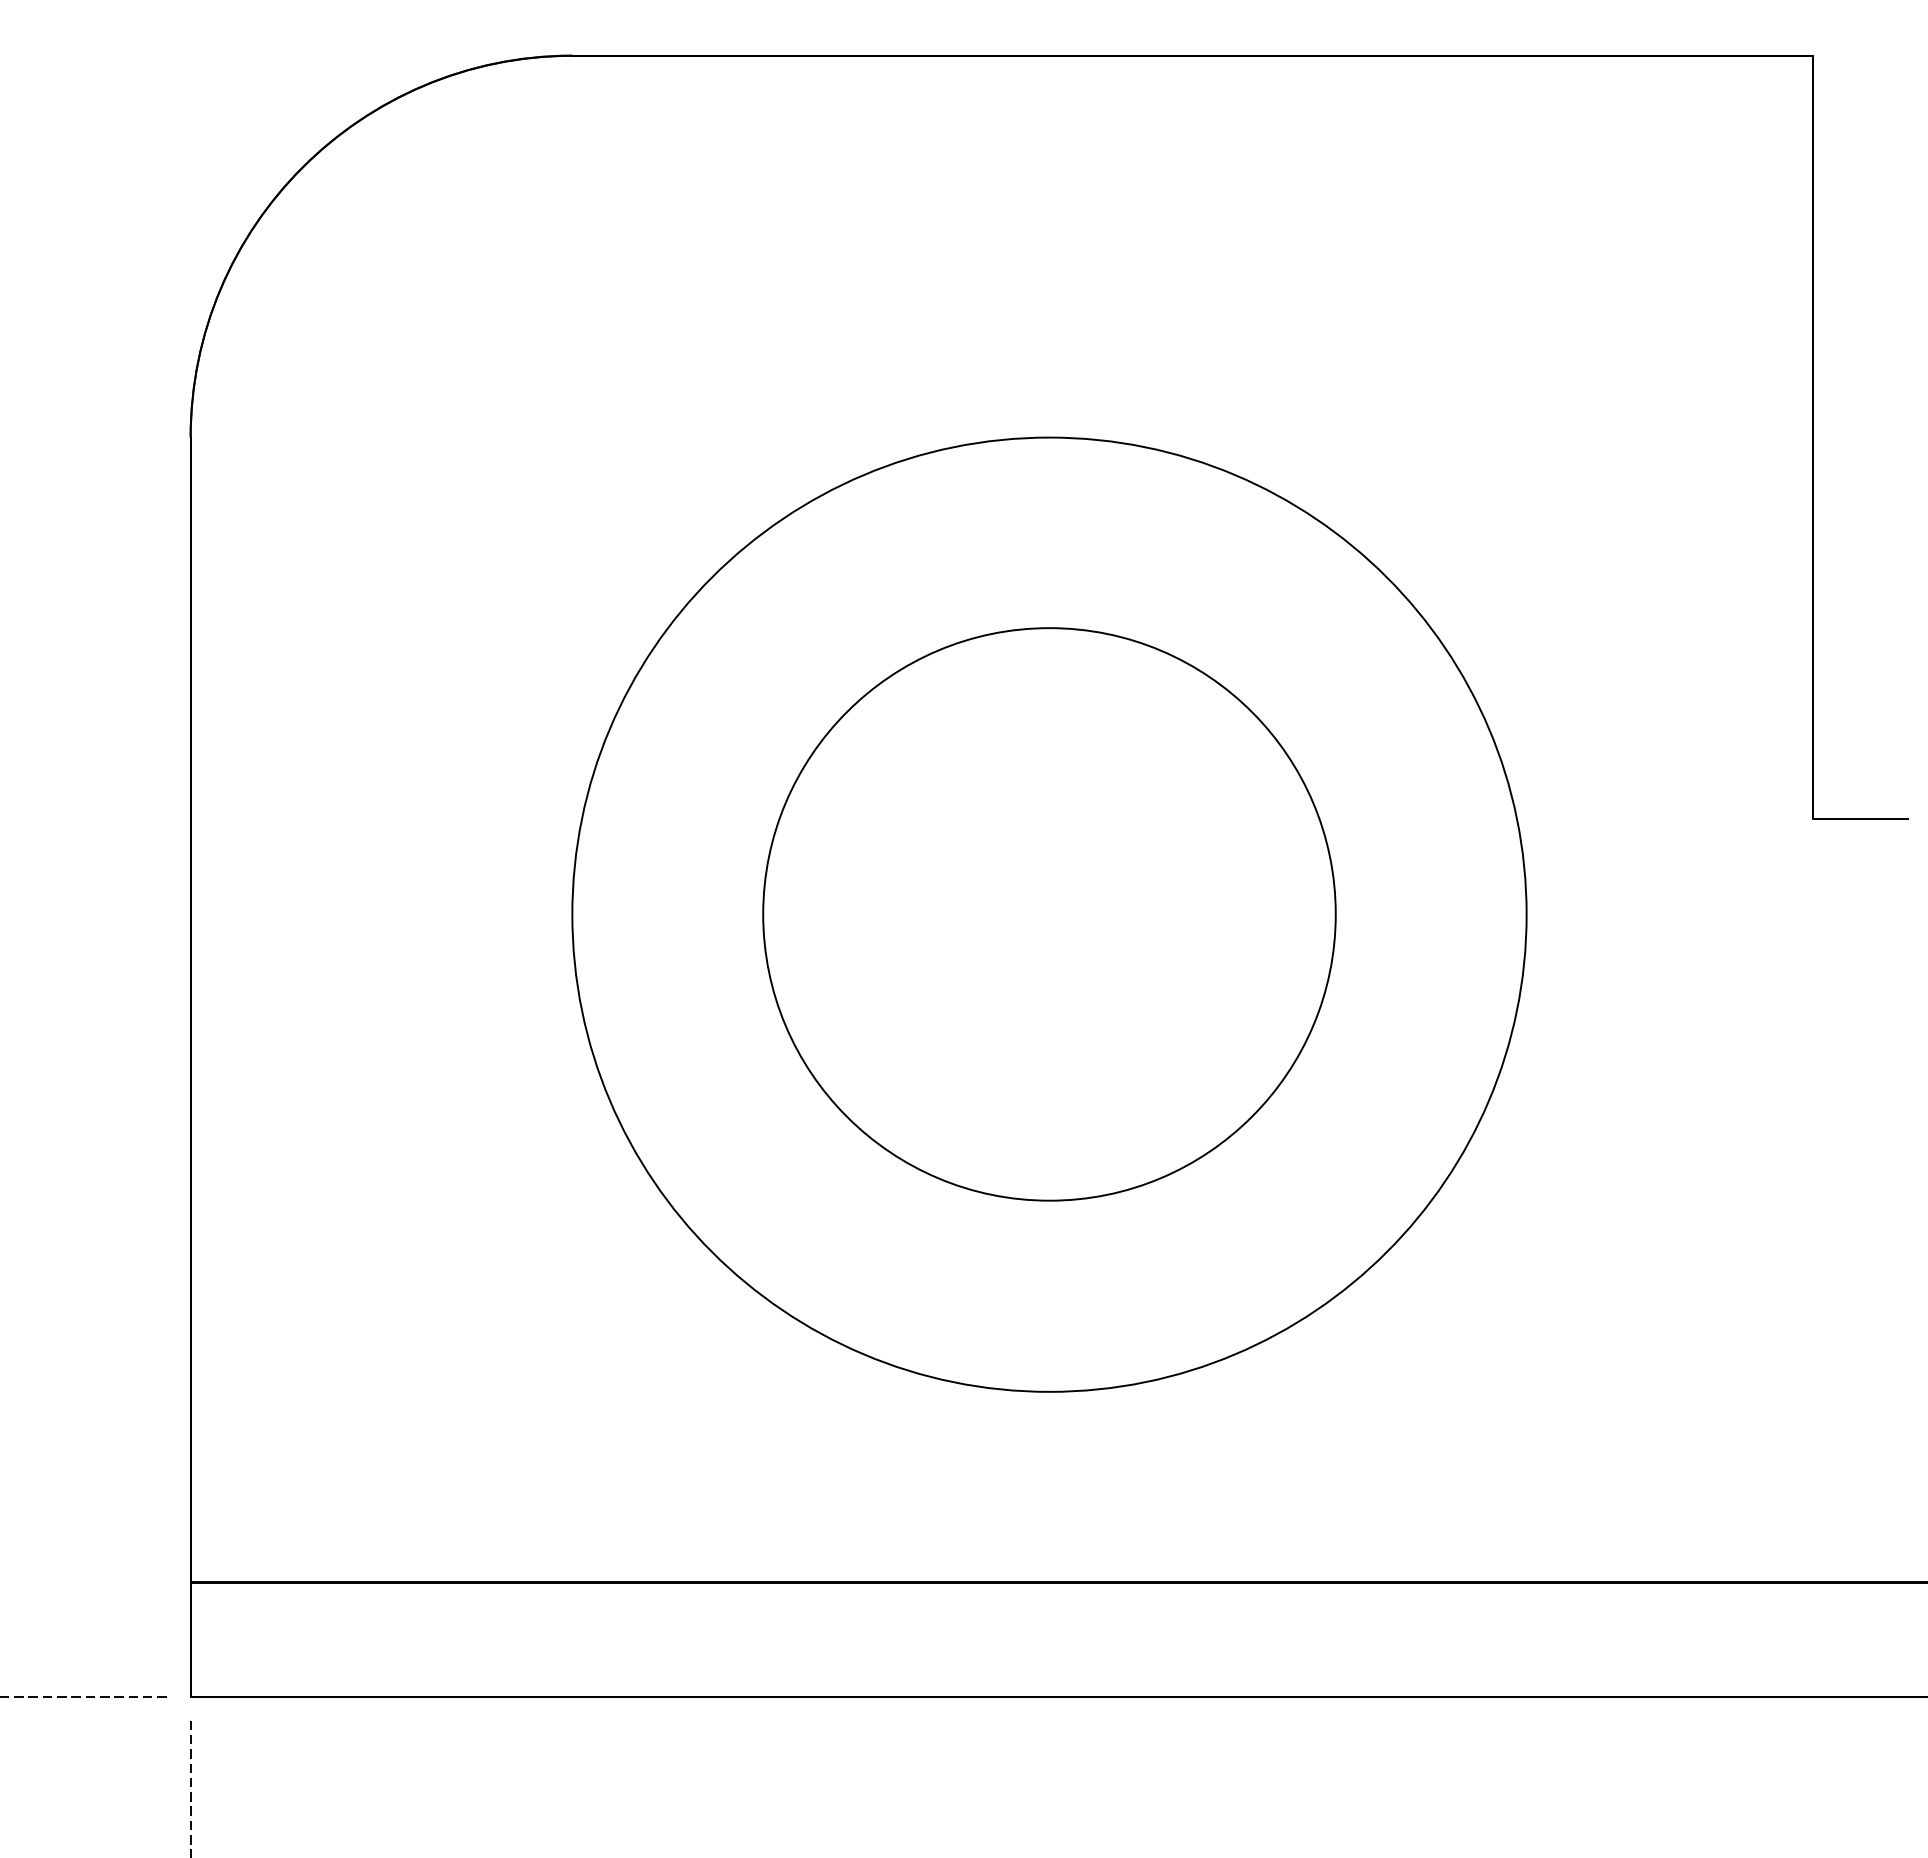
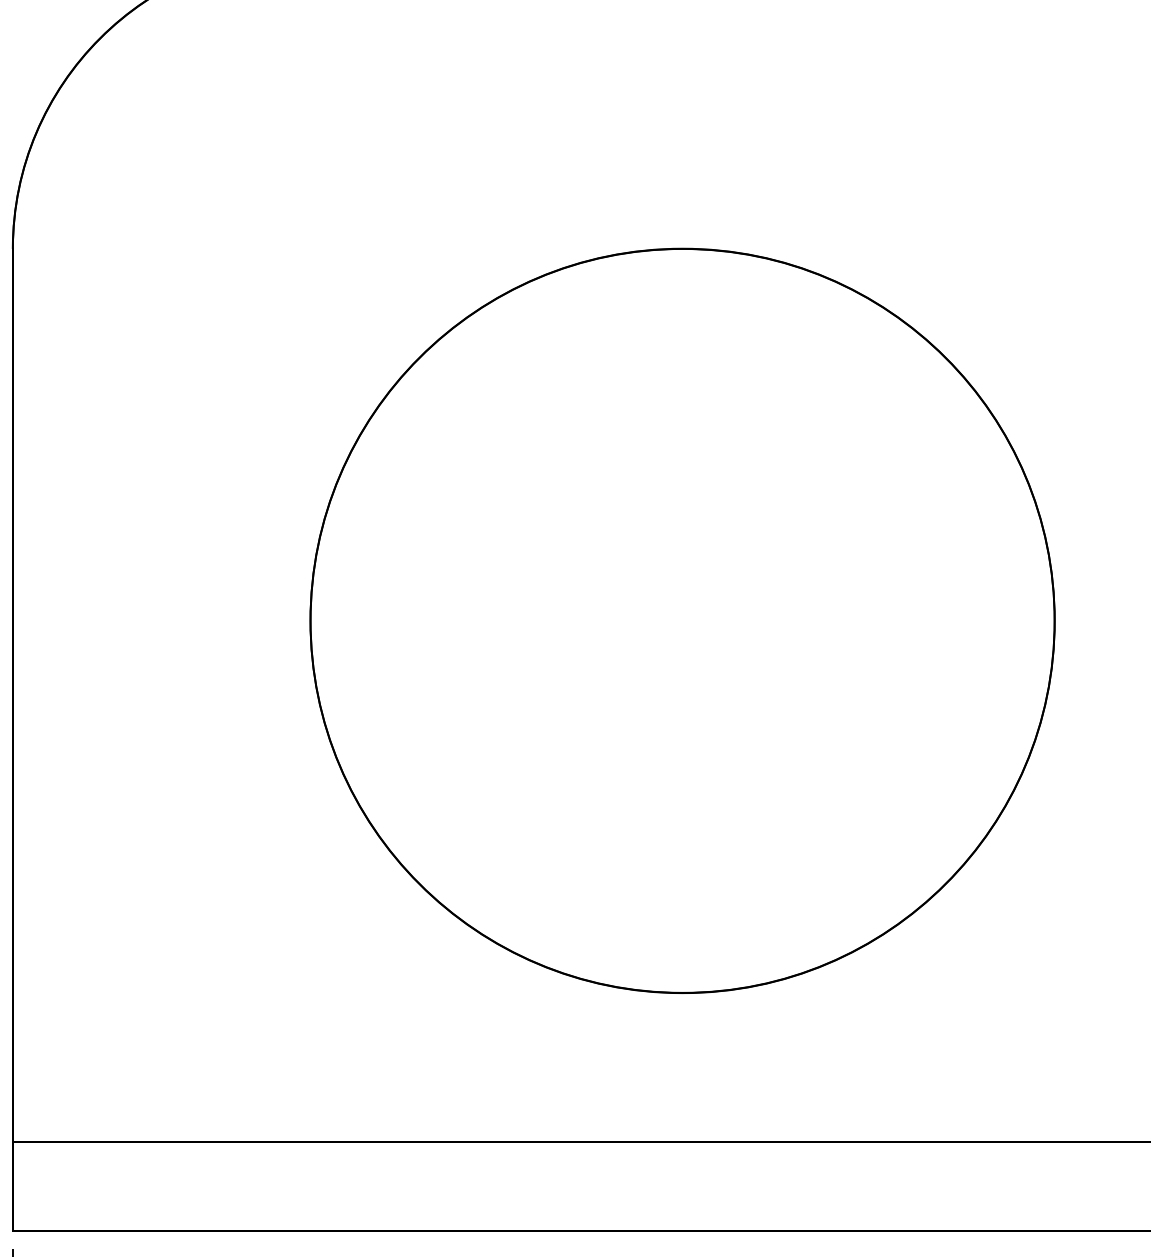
circle: (1049, 914) -> (682, 620), size x1.67

